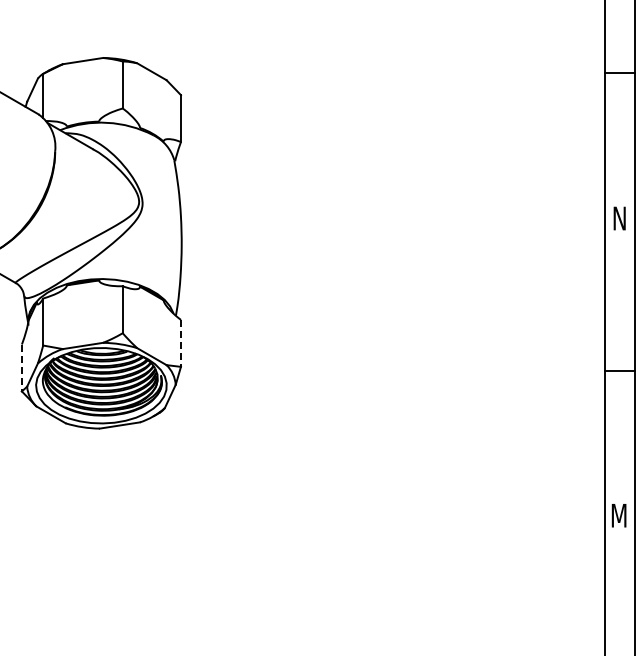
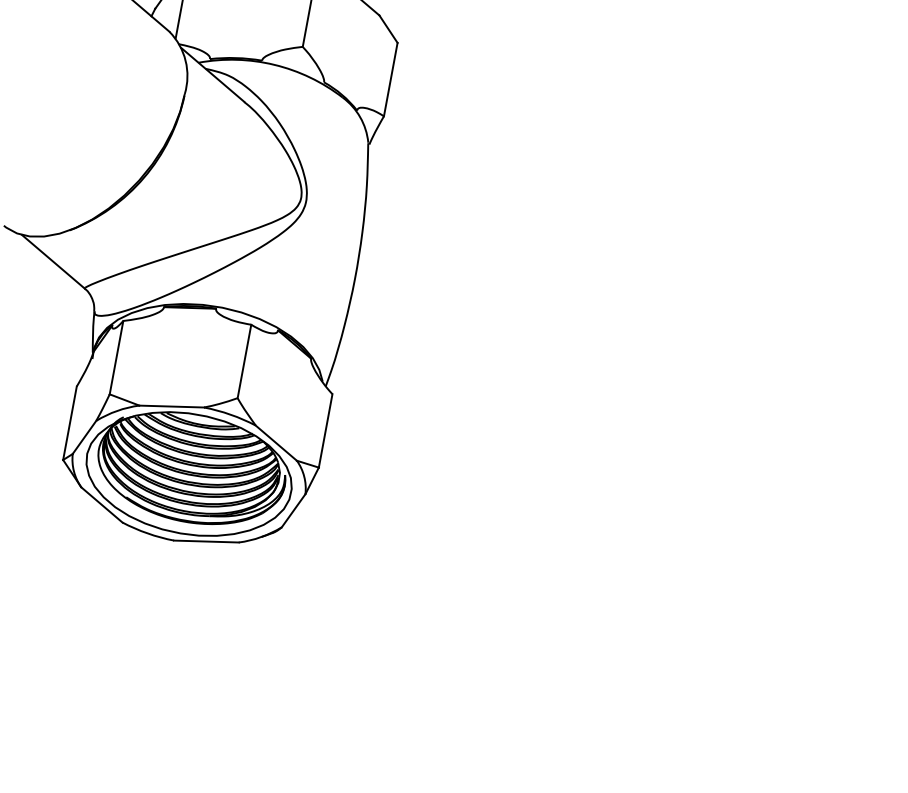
line: (180, 343) -> (324, 430), dashed -> solid
line: (21, 368) -> (69, 423), dashed -> solid

